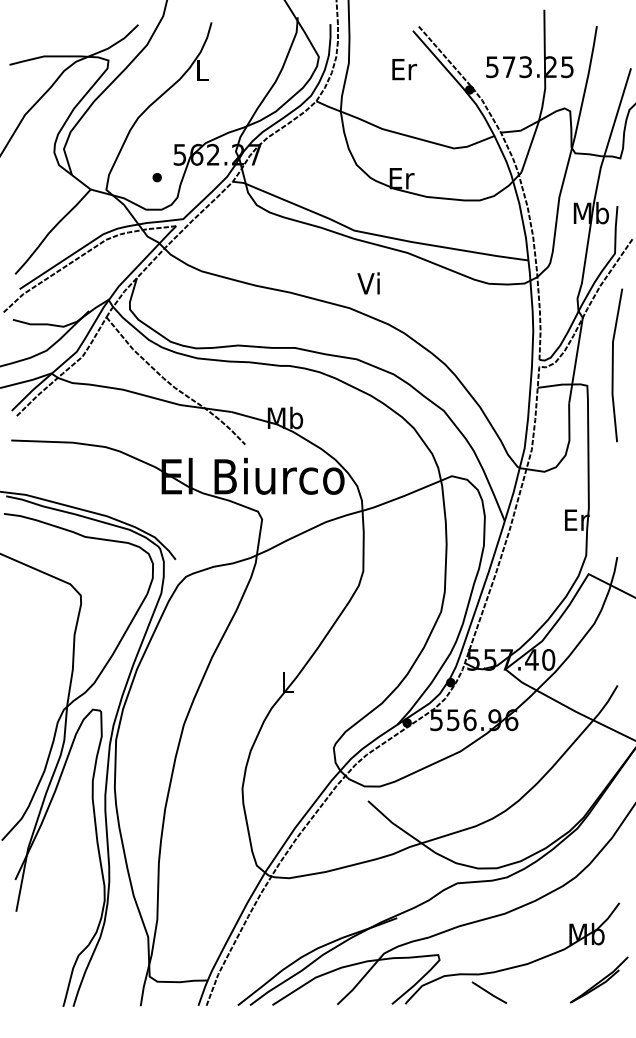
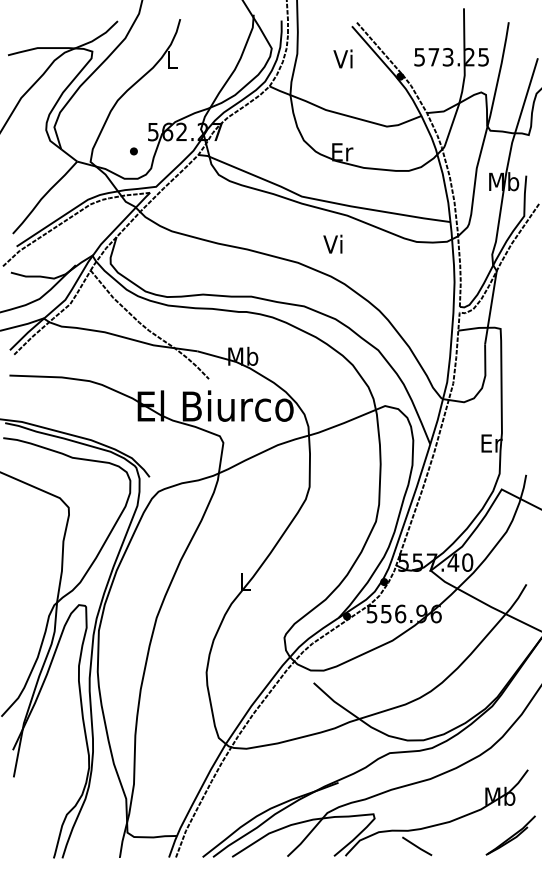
text: (404, 69) -> (344, 59), Er -> Vi
text: (368, 283) -> (332, 244), moved
line: (613, 365) -> (522, 311), removed

